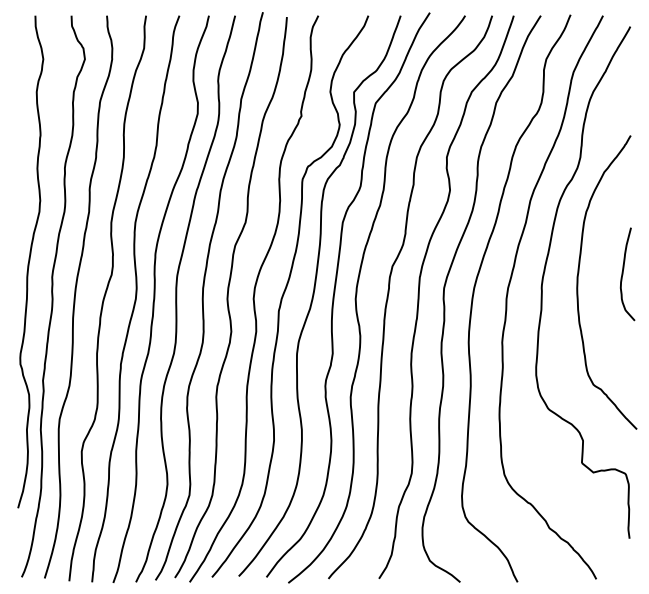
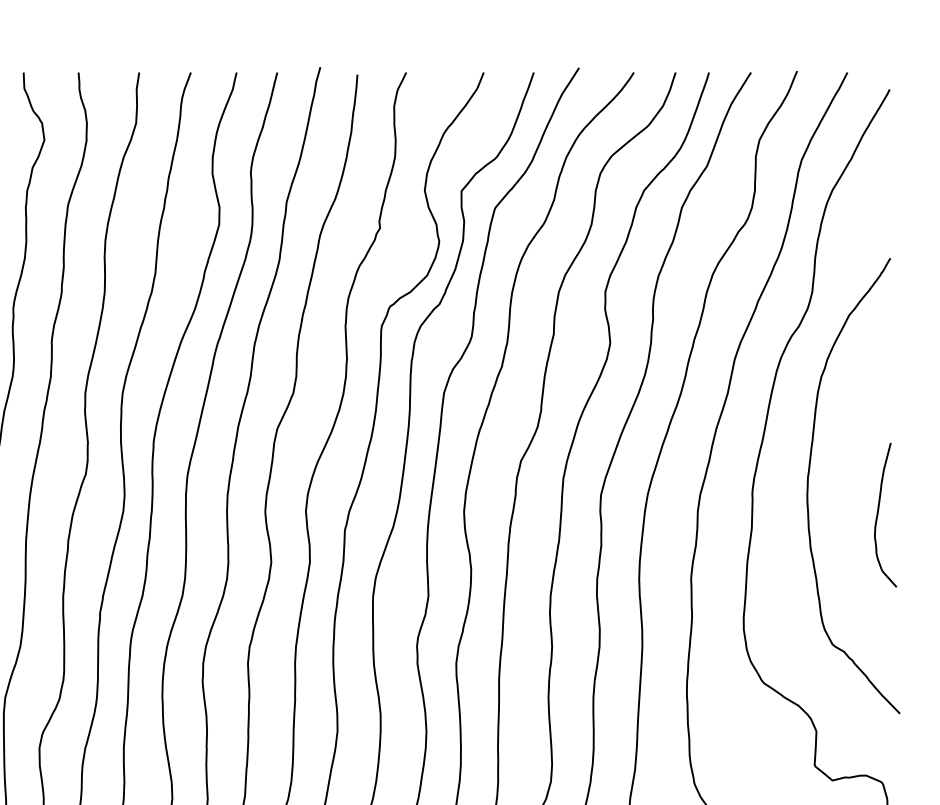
curve: (623, 274) -> (879, 515), moved

